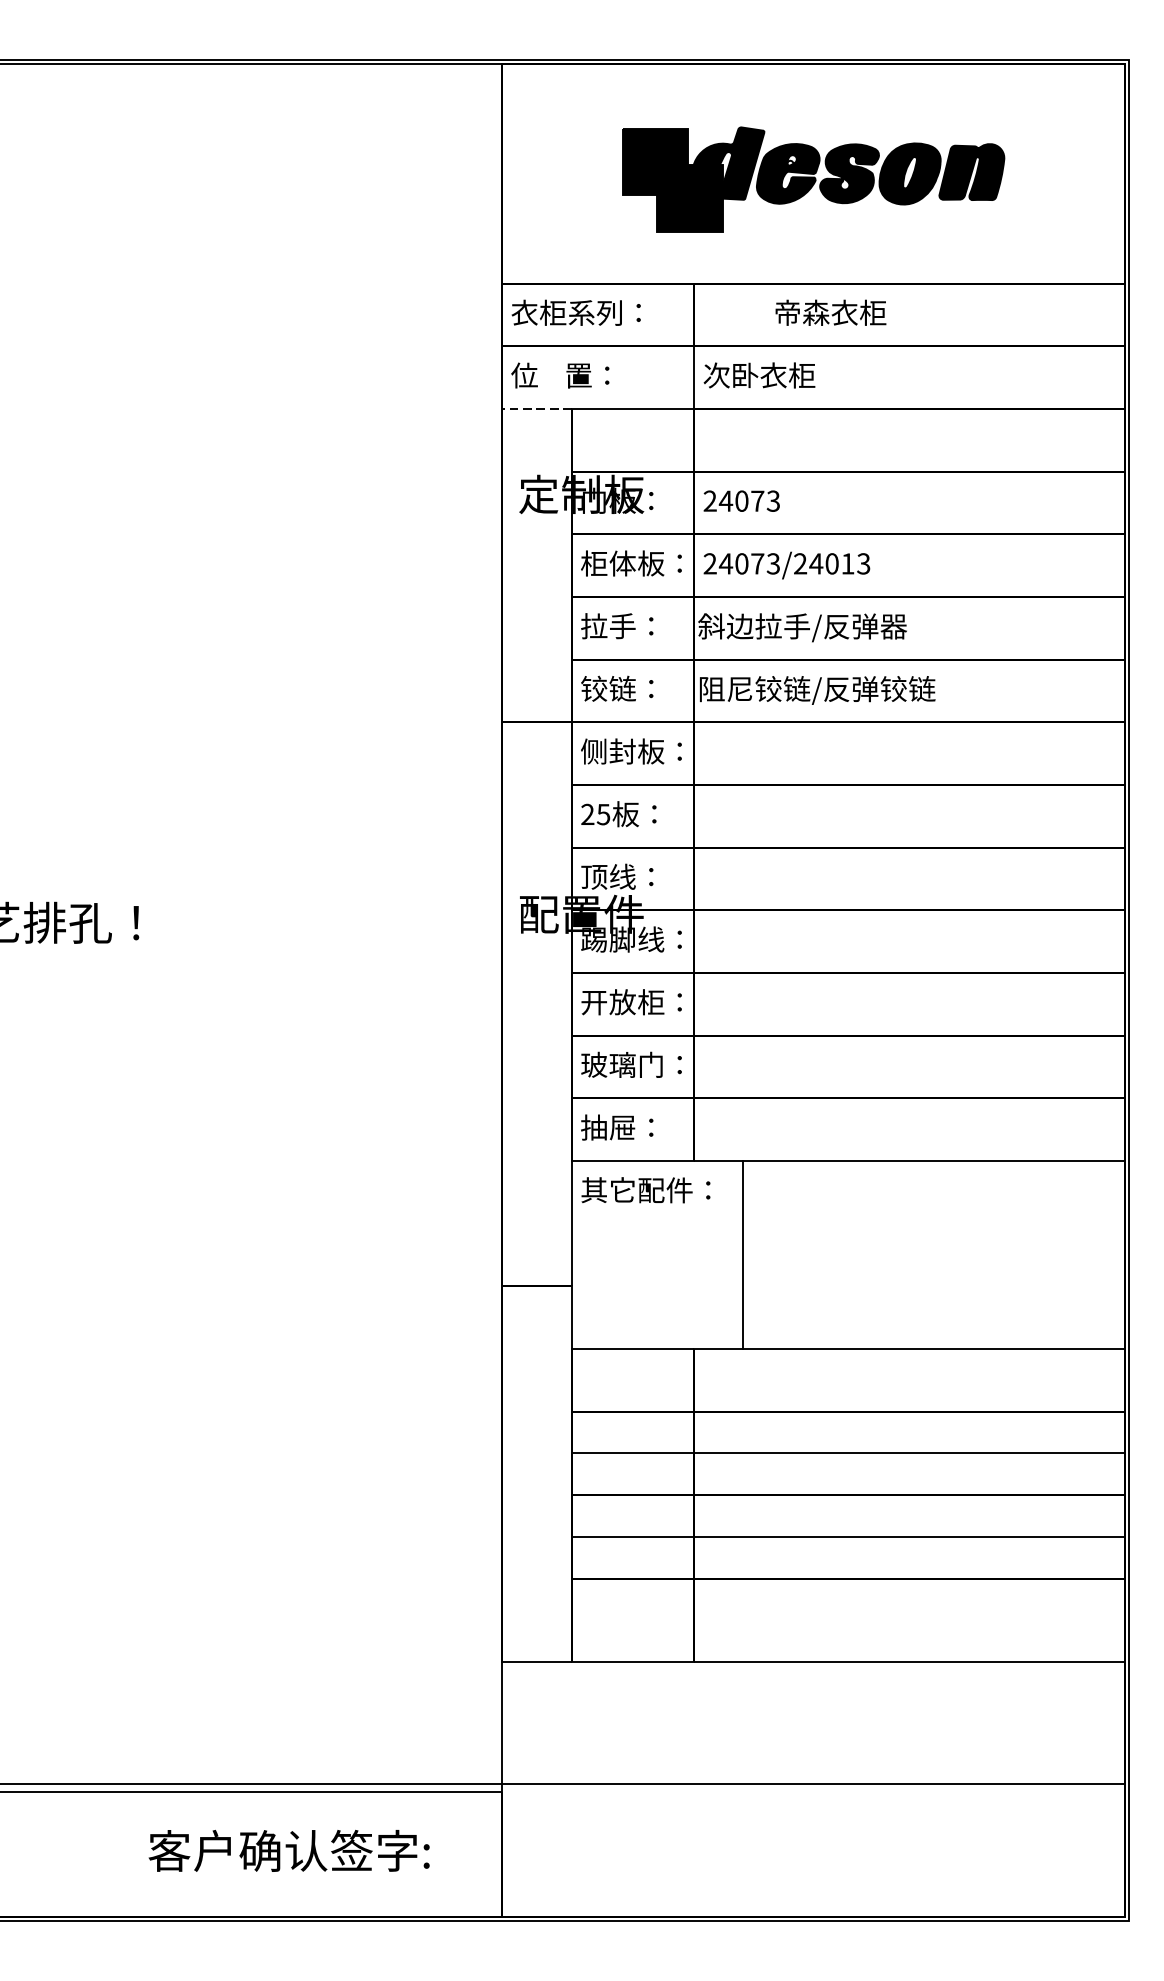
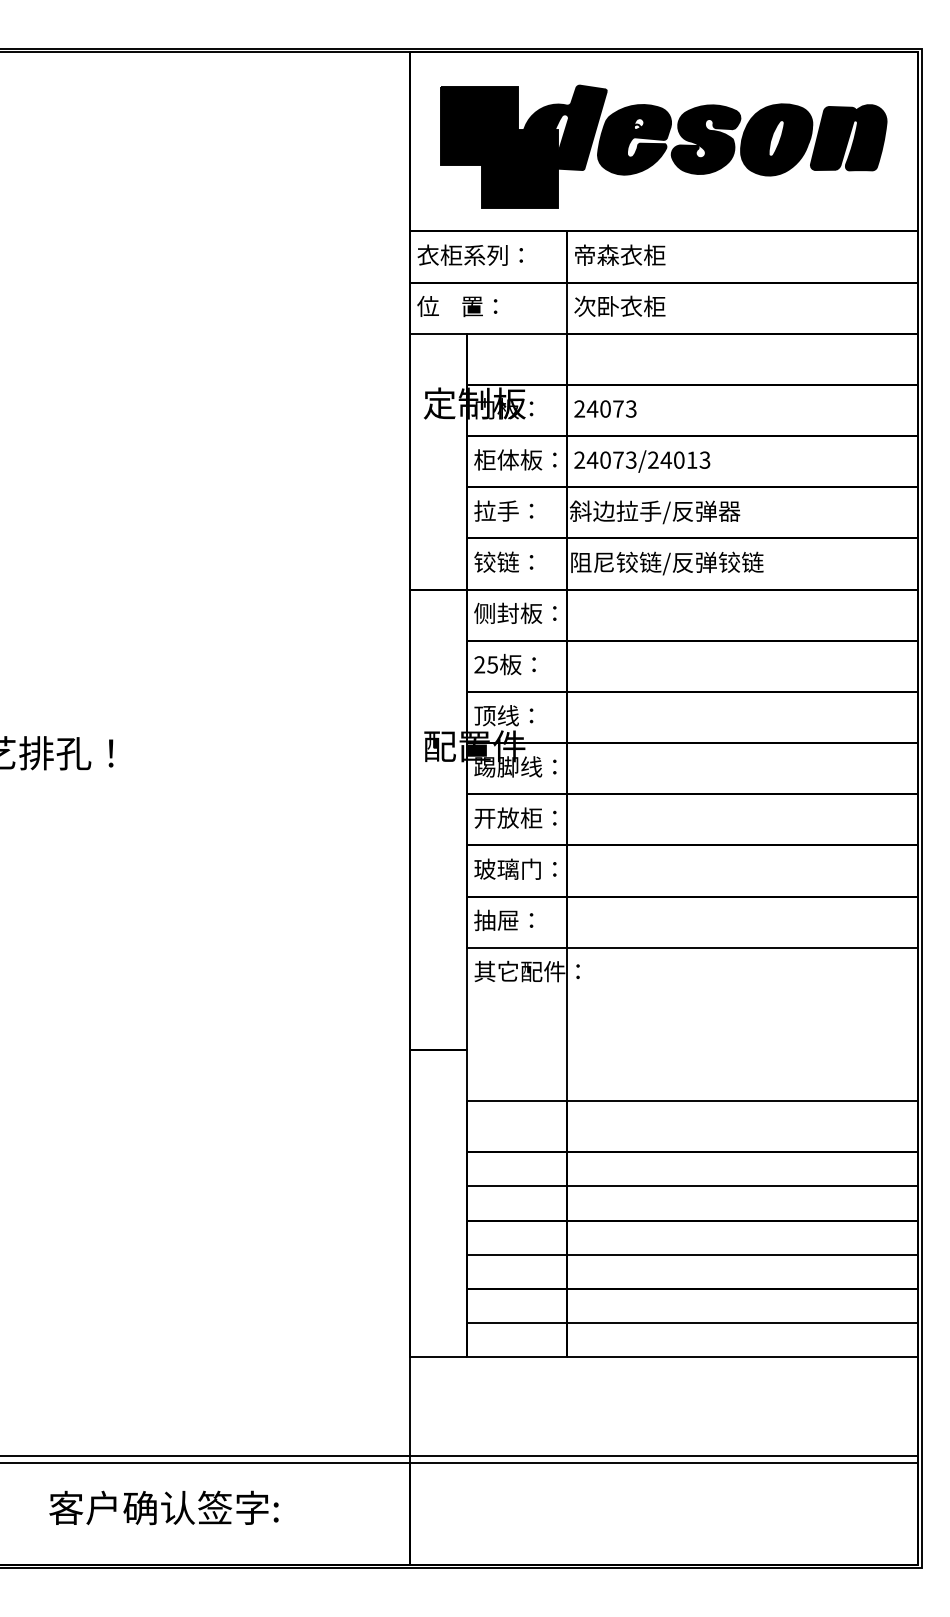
part: (812, 179) -> (663, 146), size x1.43
text: (831, 311) -> (620, 254), moved
line: (536, 408) -> (437, 333), dashed -> solid
line: (743, 1255) -> (566, 1024), moved
line: (848, 1620) -> (692, 1322), added
line: (814, 1791) -> (664, 1462), added
text: (288, 1850) -> (163, 1507), moved

